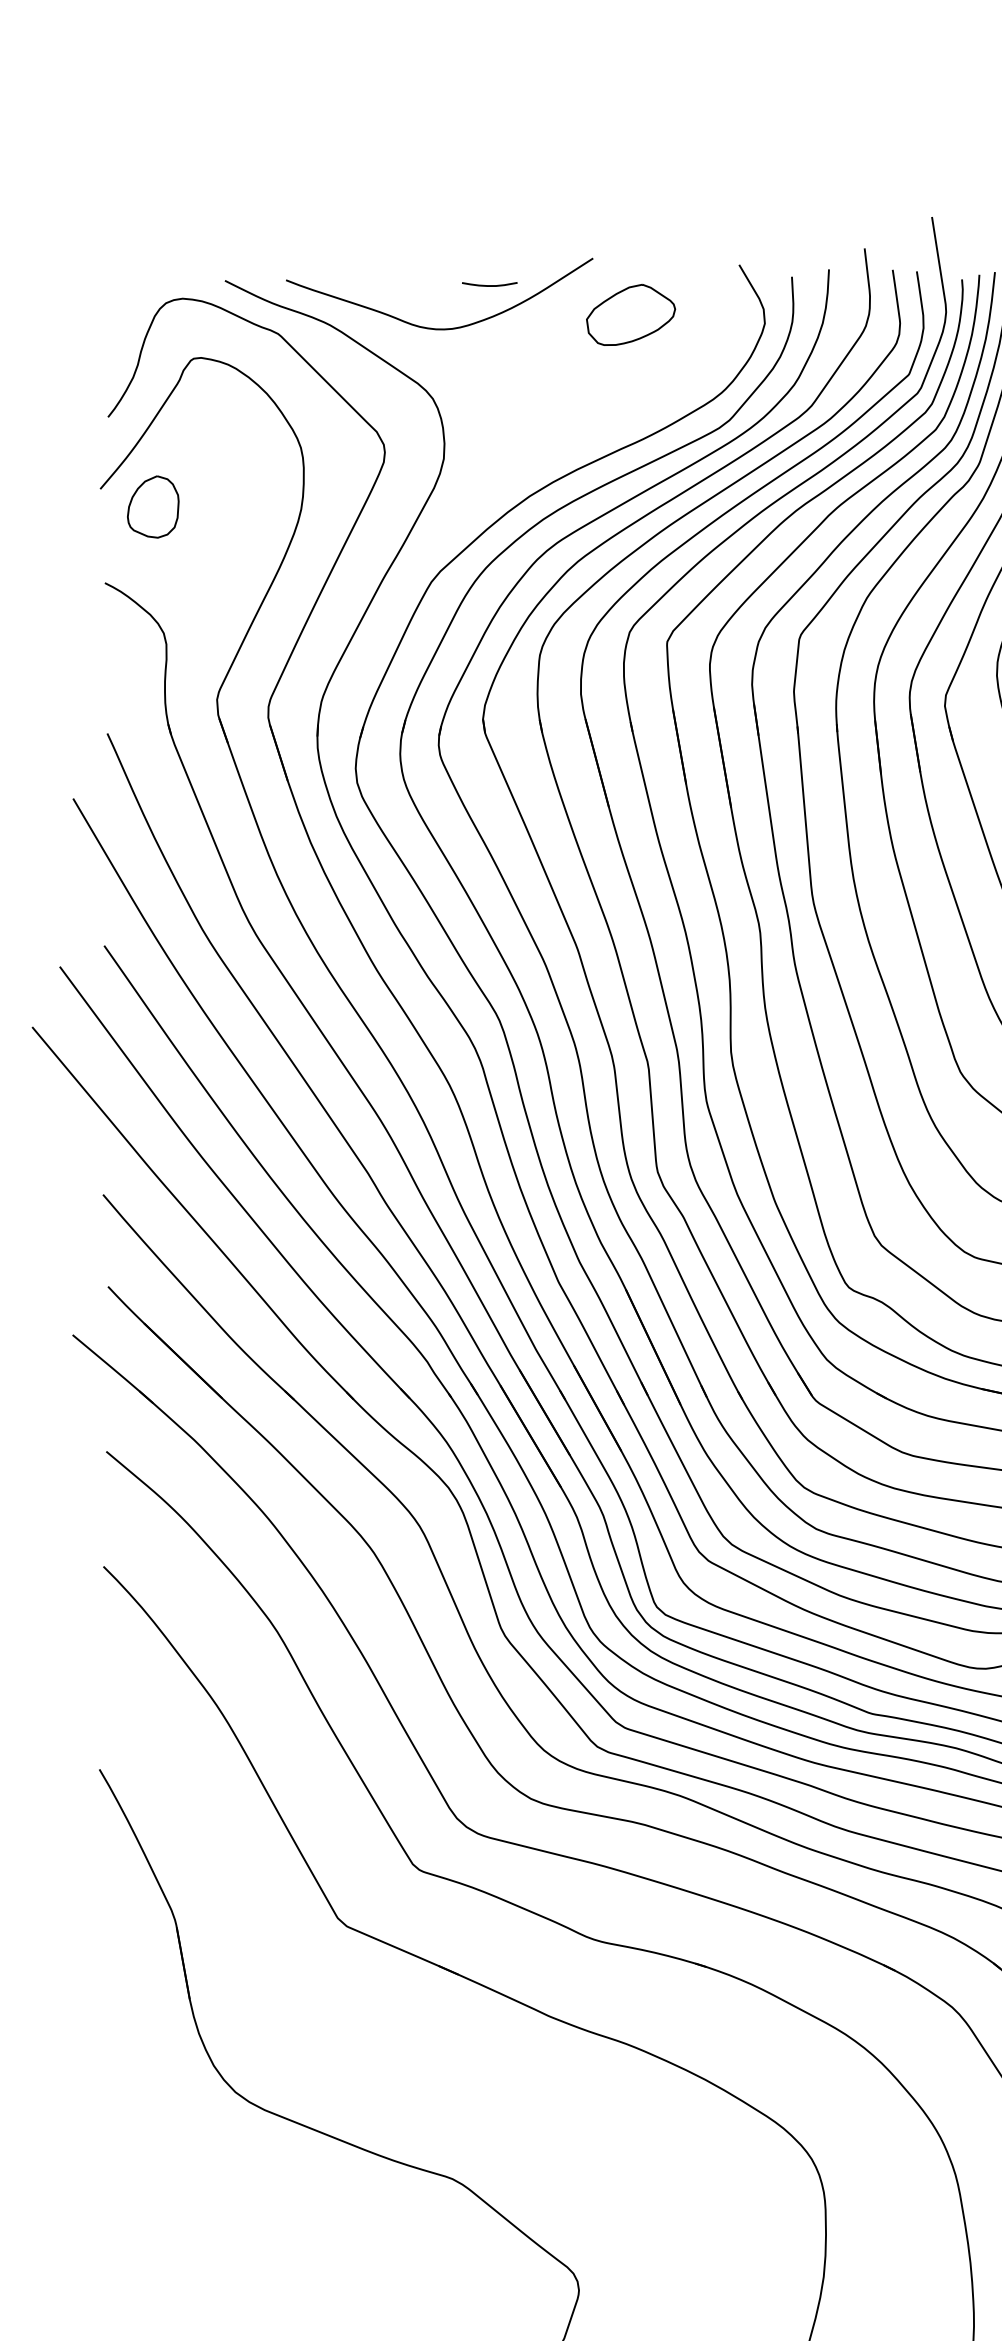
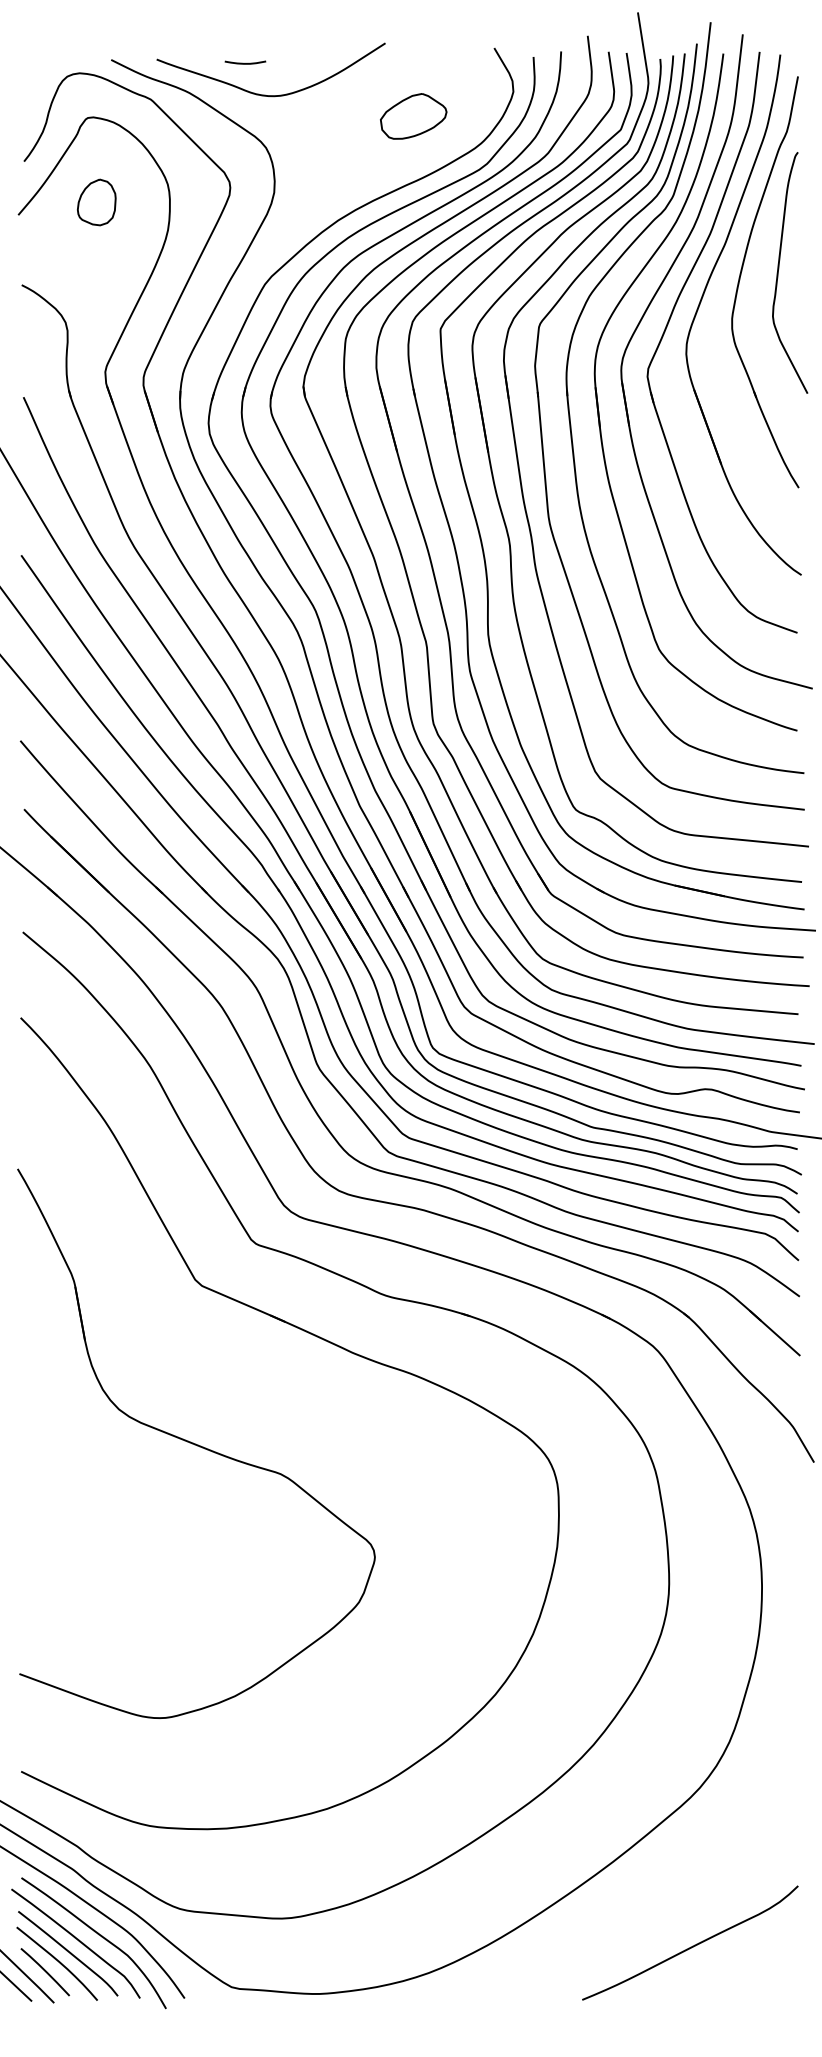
curve: (489, 285) -> (245, 63), moved
part: (630, 315) -> (413, 116), moved
part: (152, 507) -> (96, 202), moved

